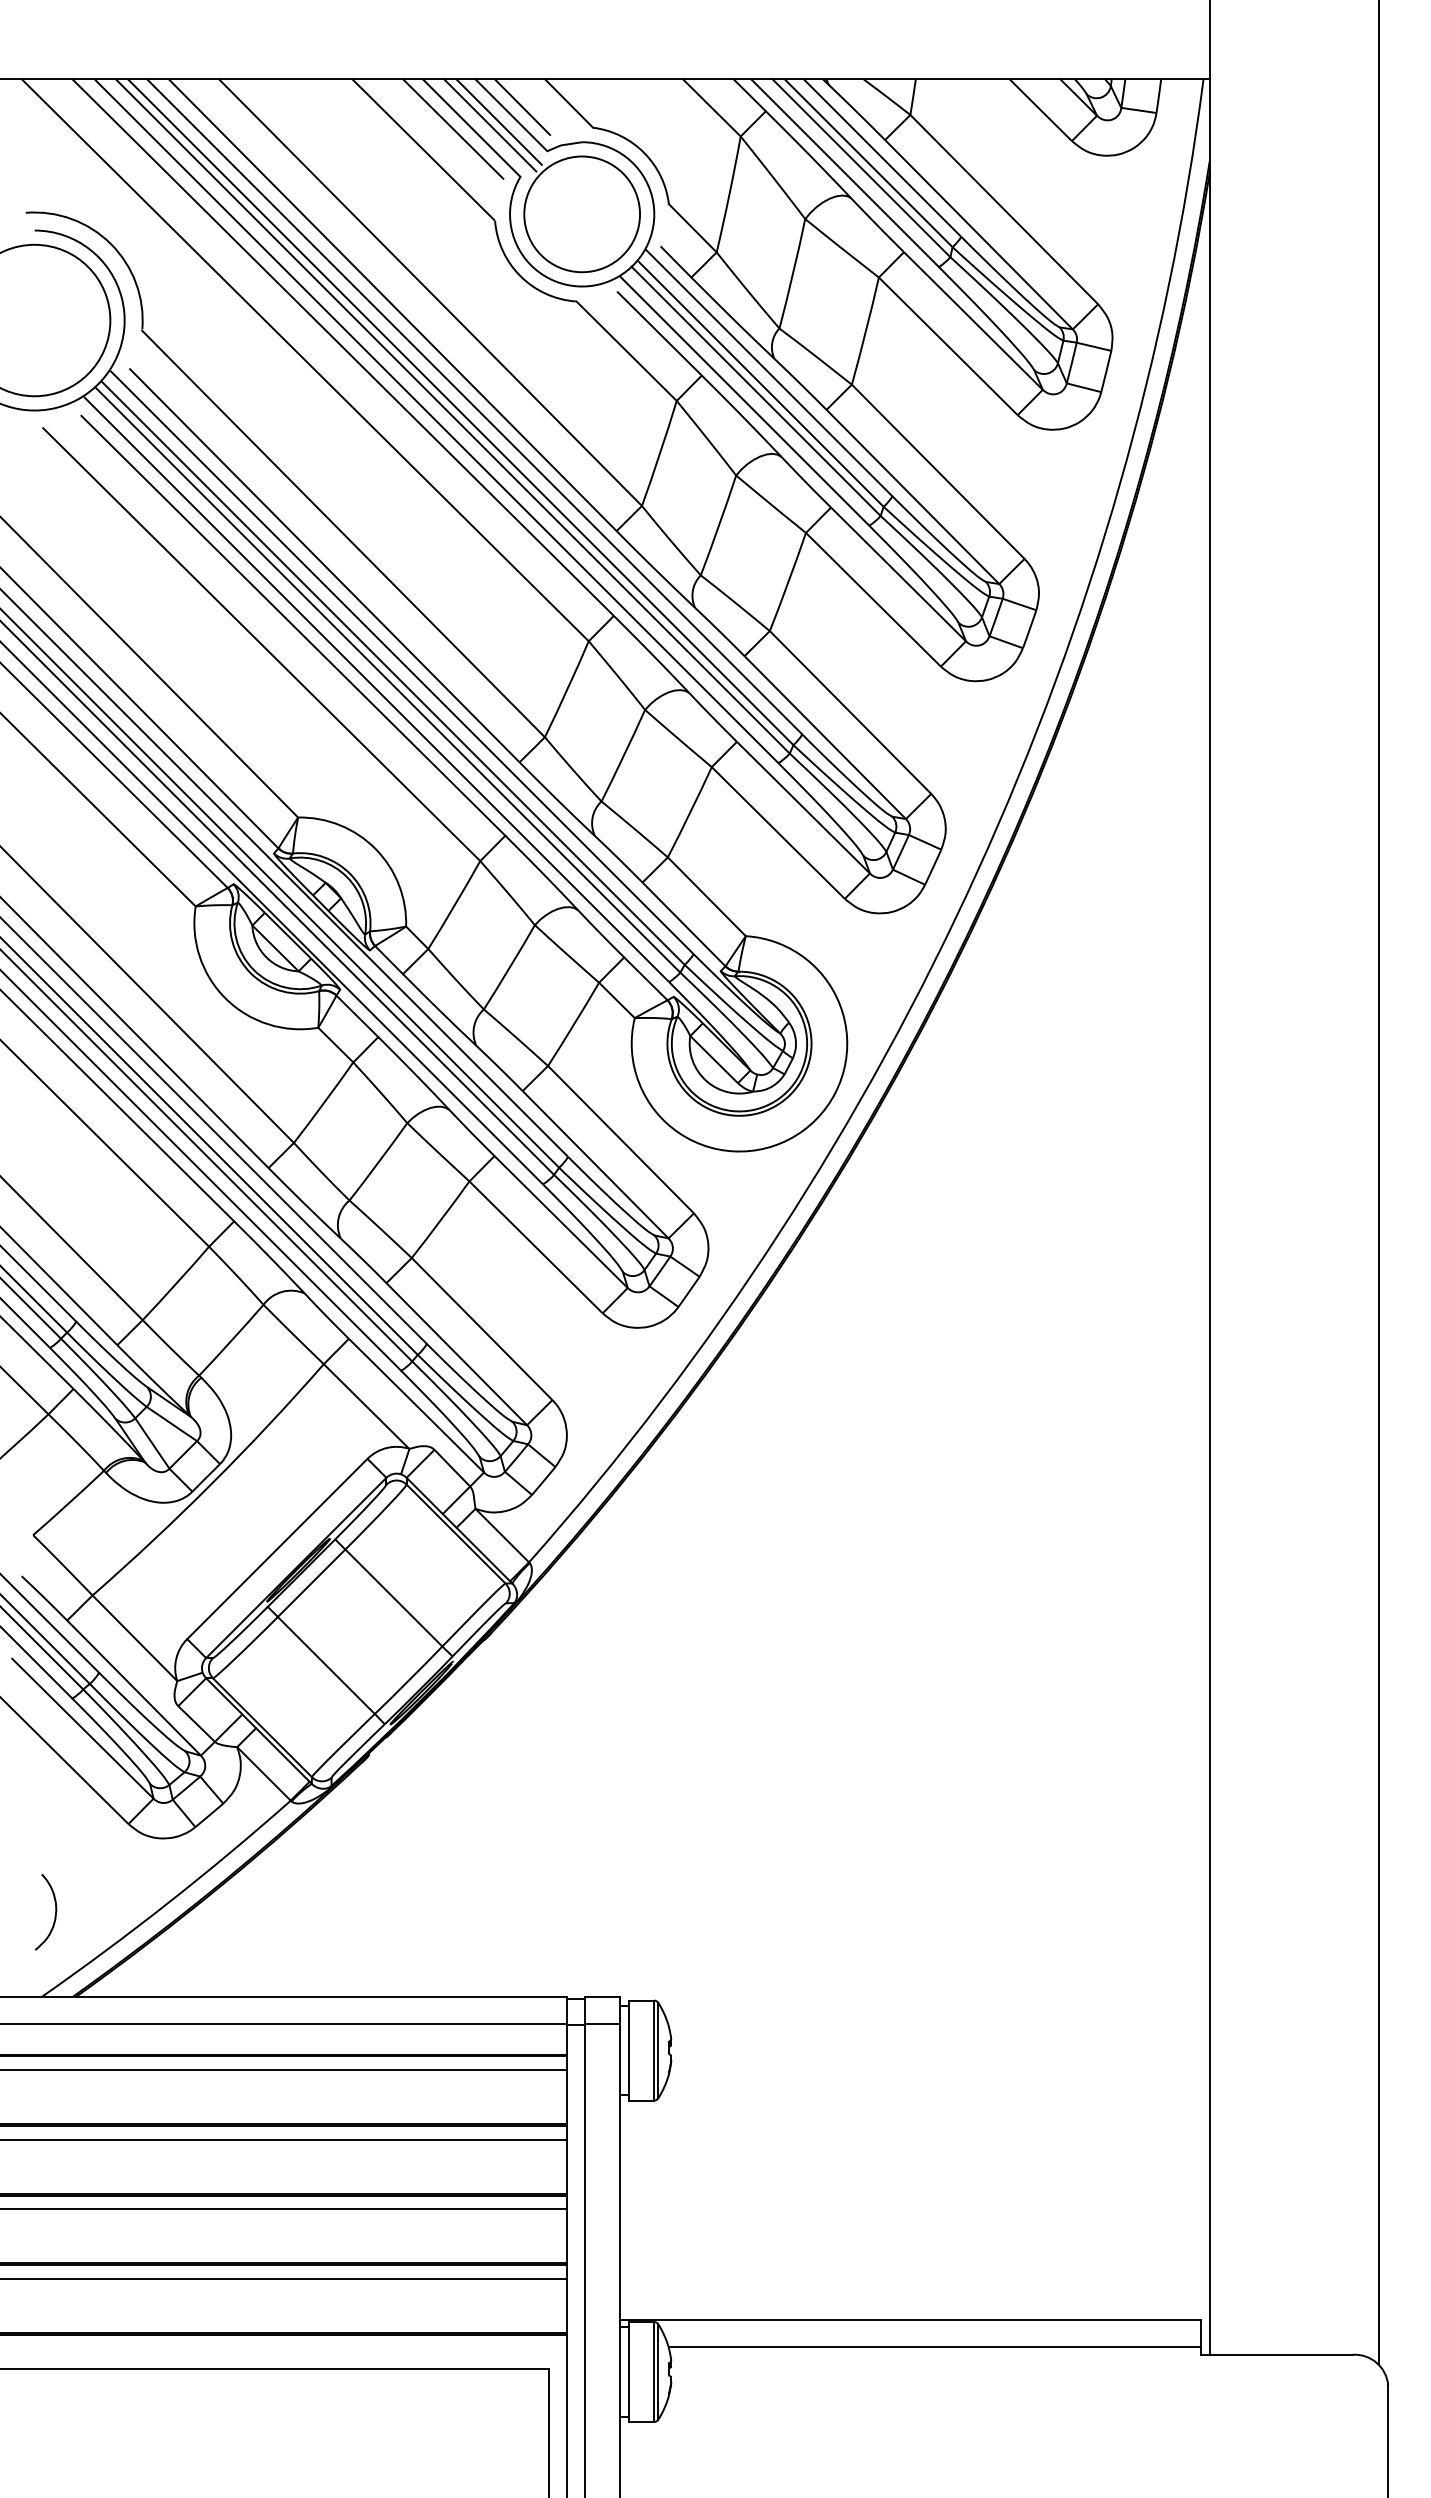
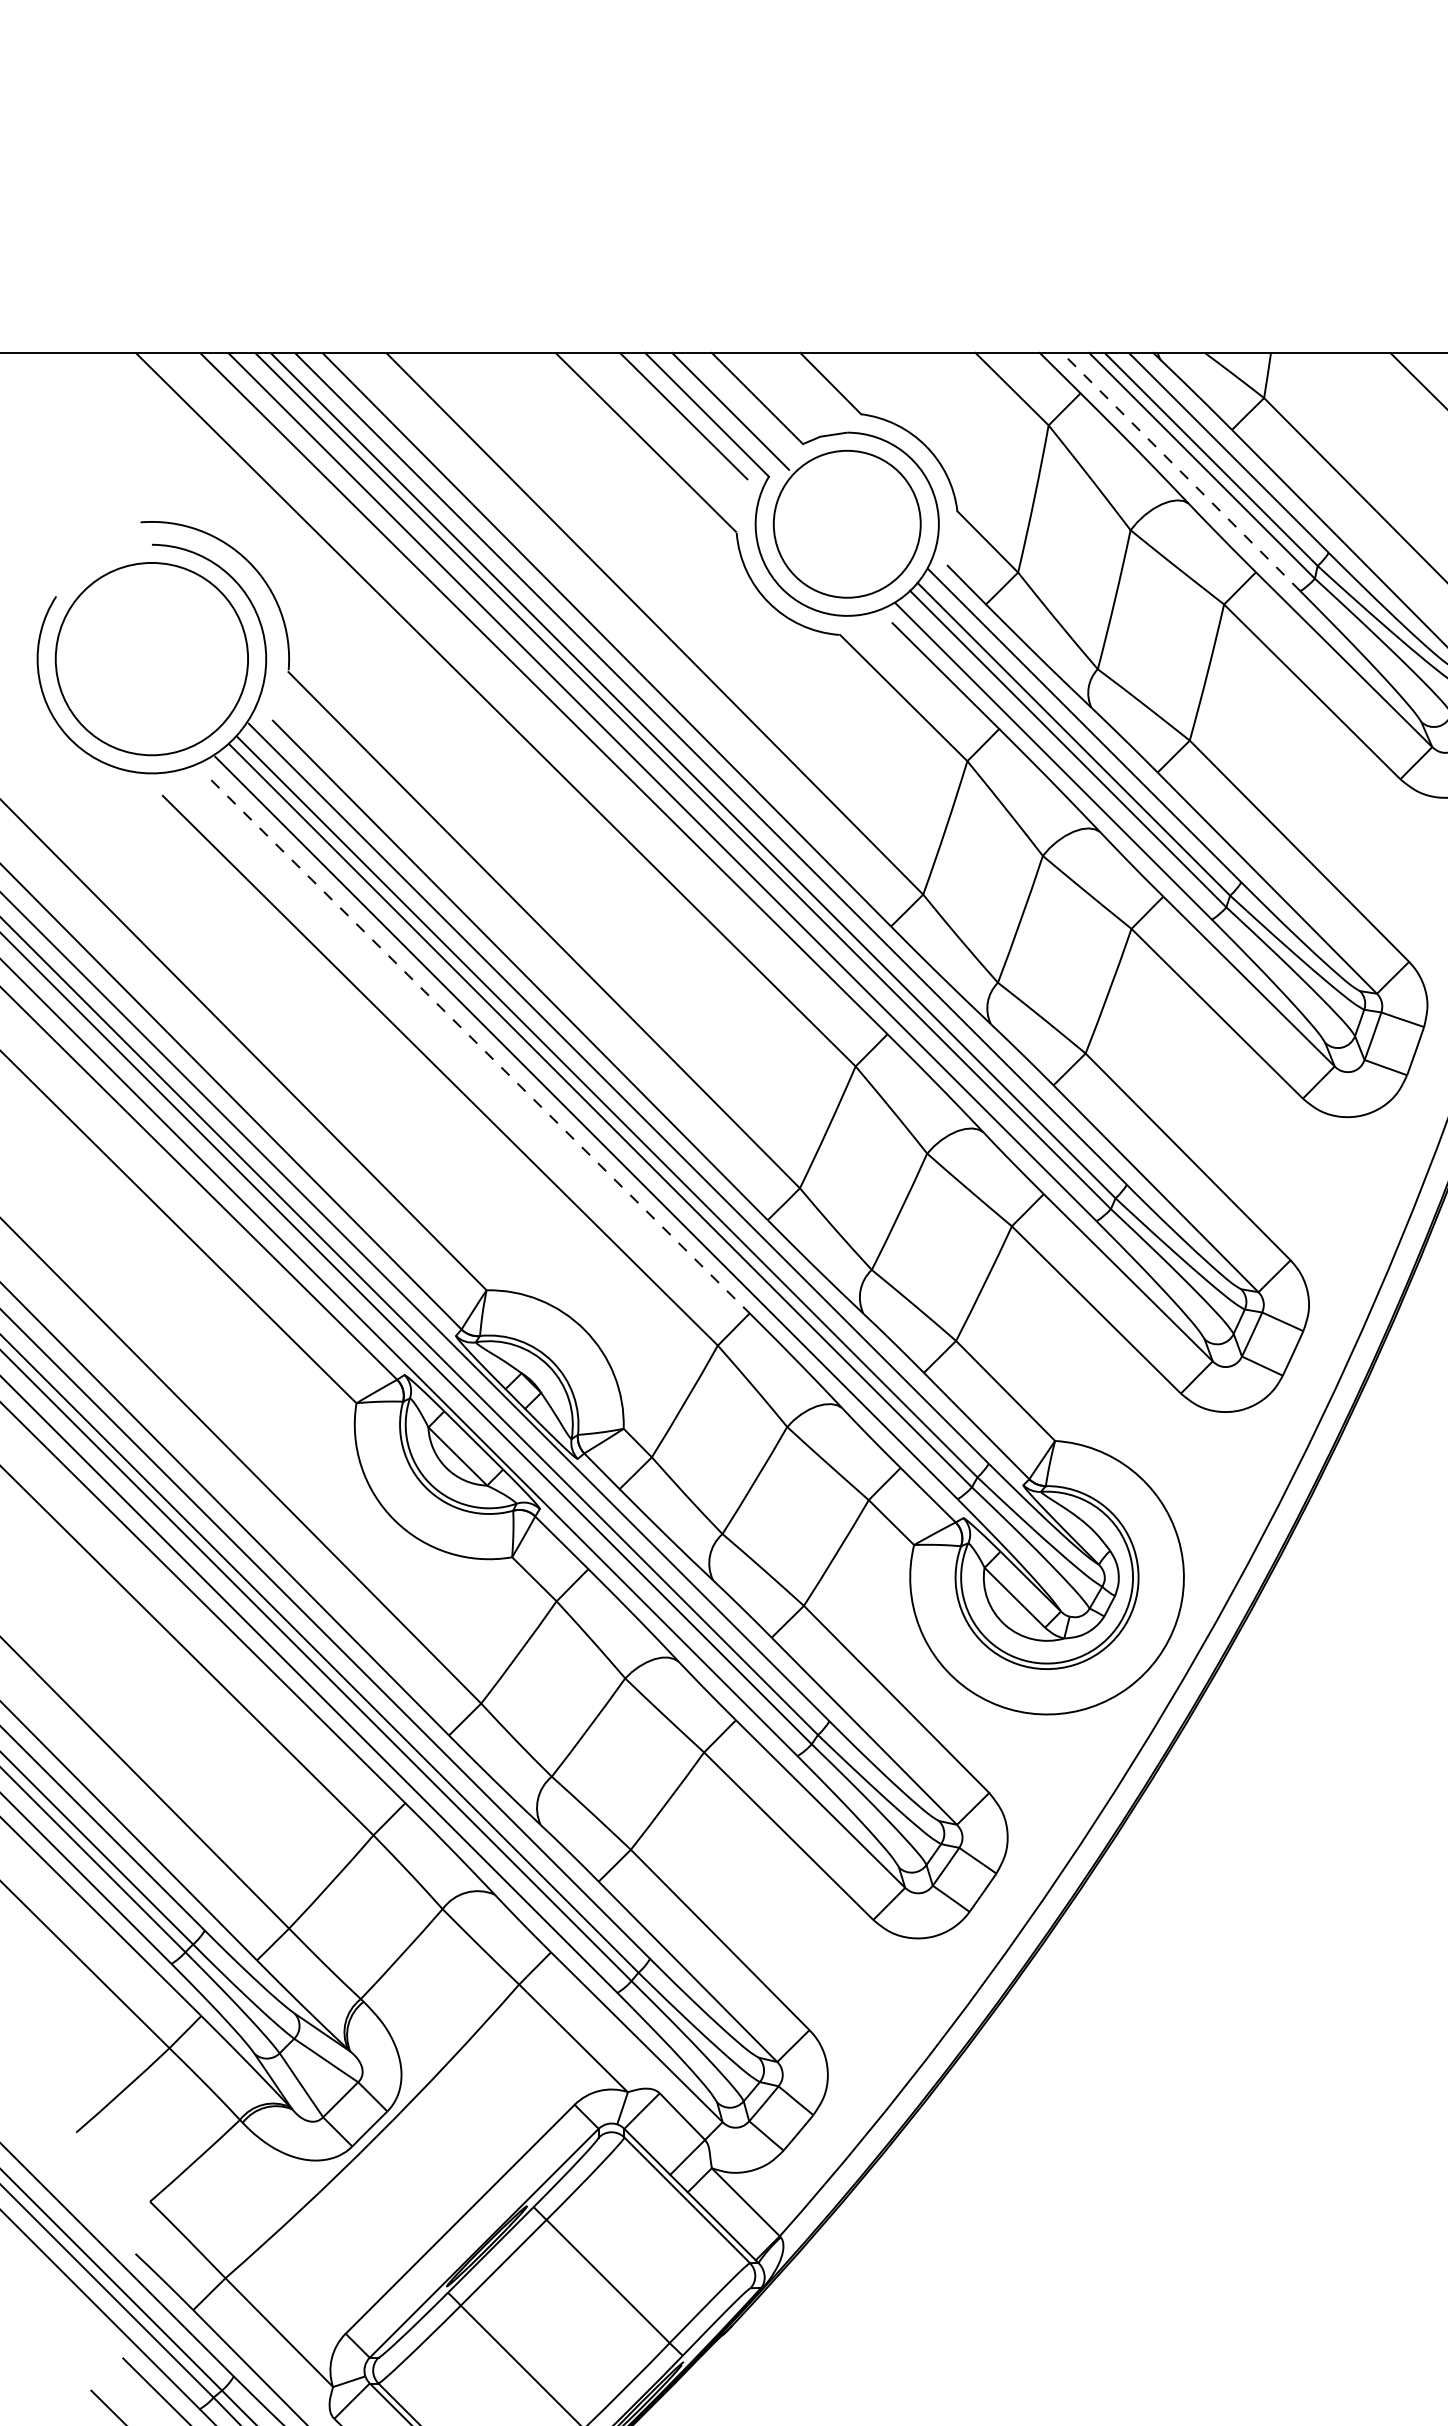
line: (522, 107) -> (771, 388), removed
line: (498, 121) -> (741, 406), removed
line: (845, 173) -> (1181, 472), solid -> dashed
line: (293, 626) -> (480, 1047), solid -> dashed

